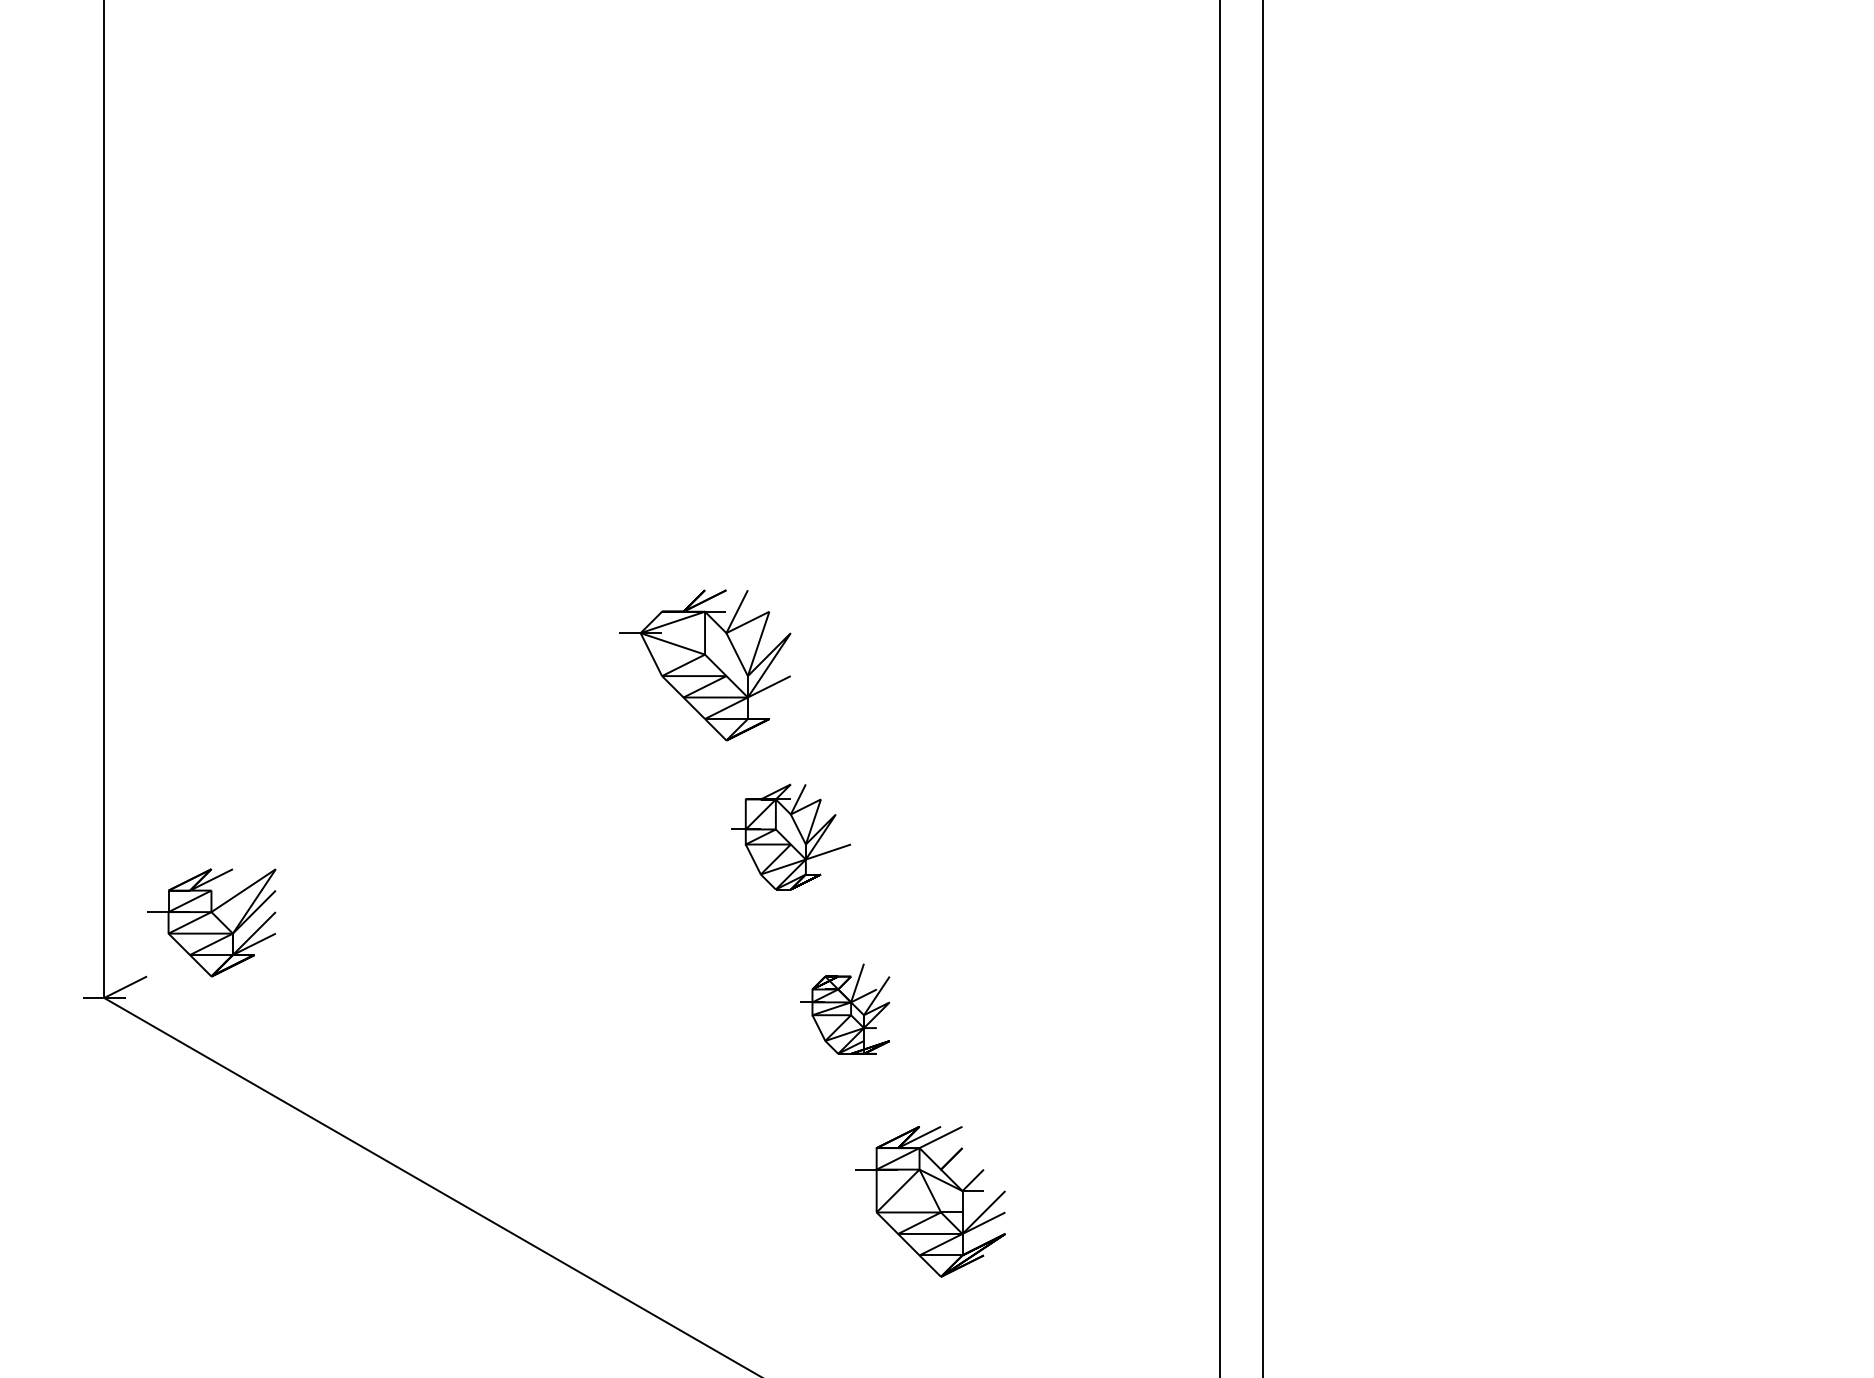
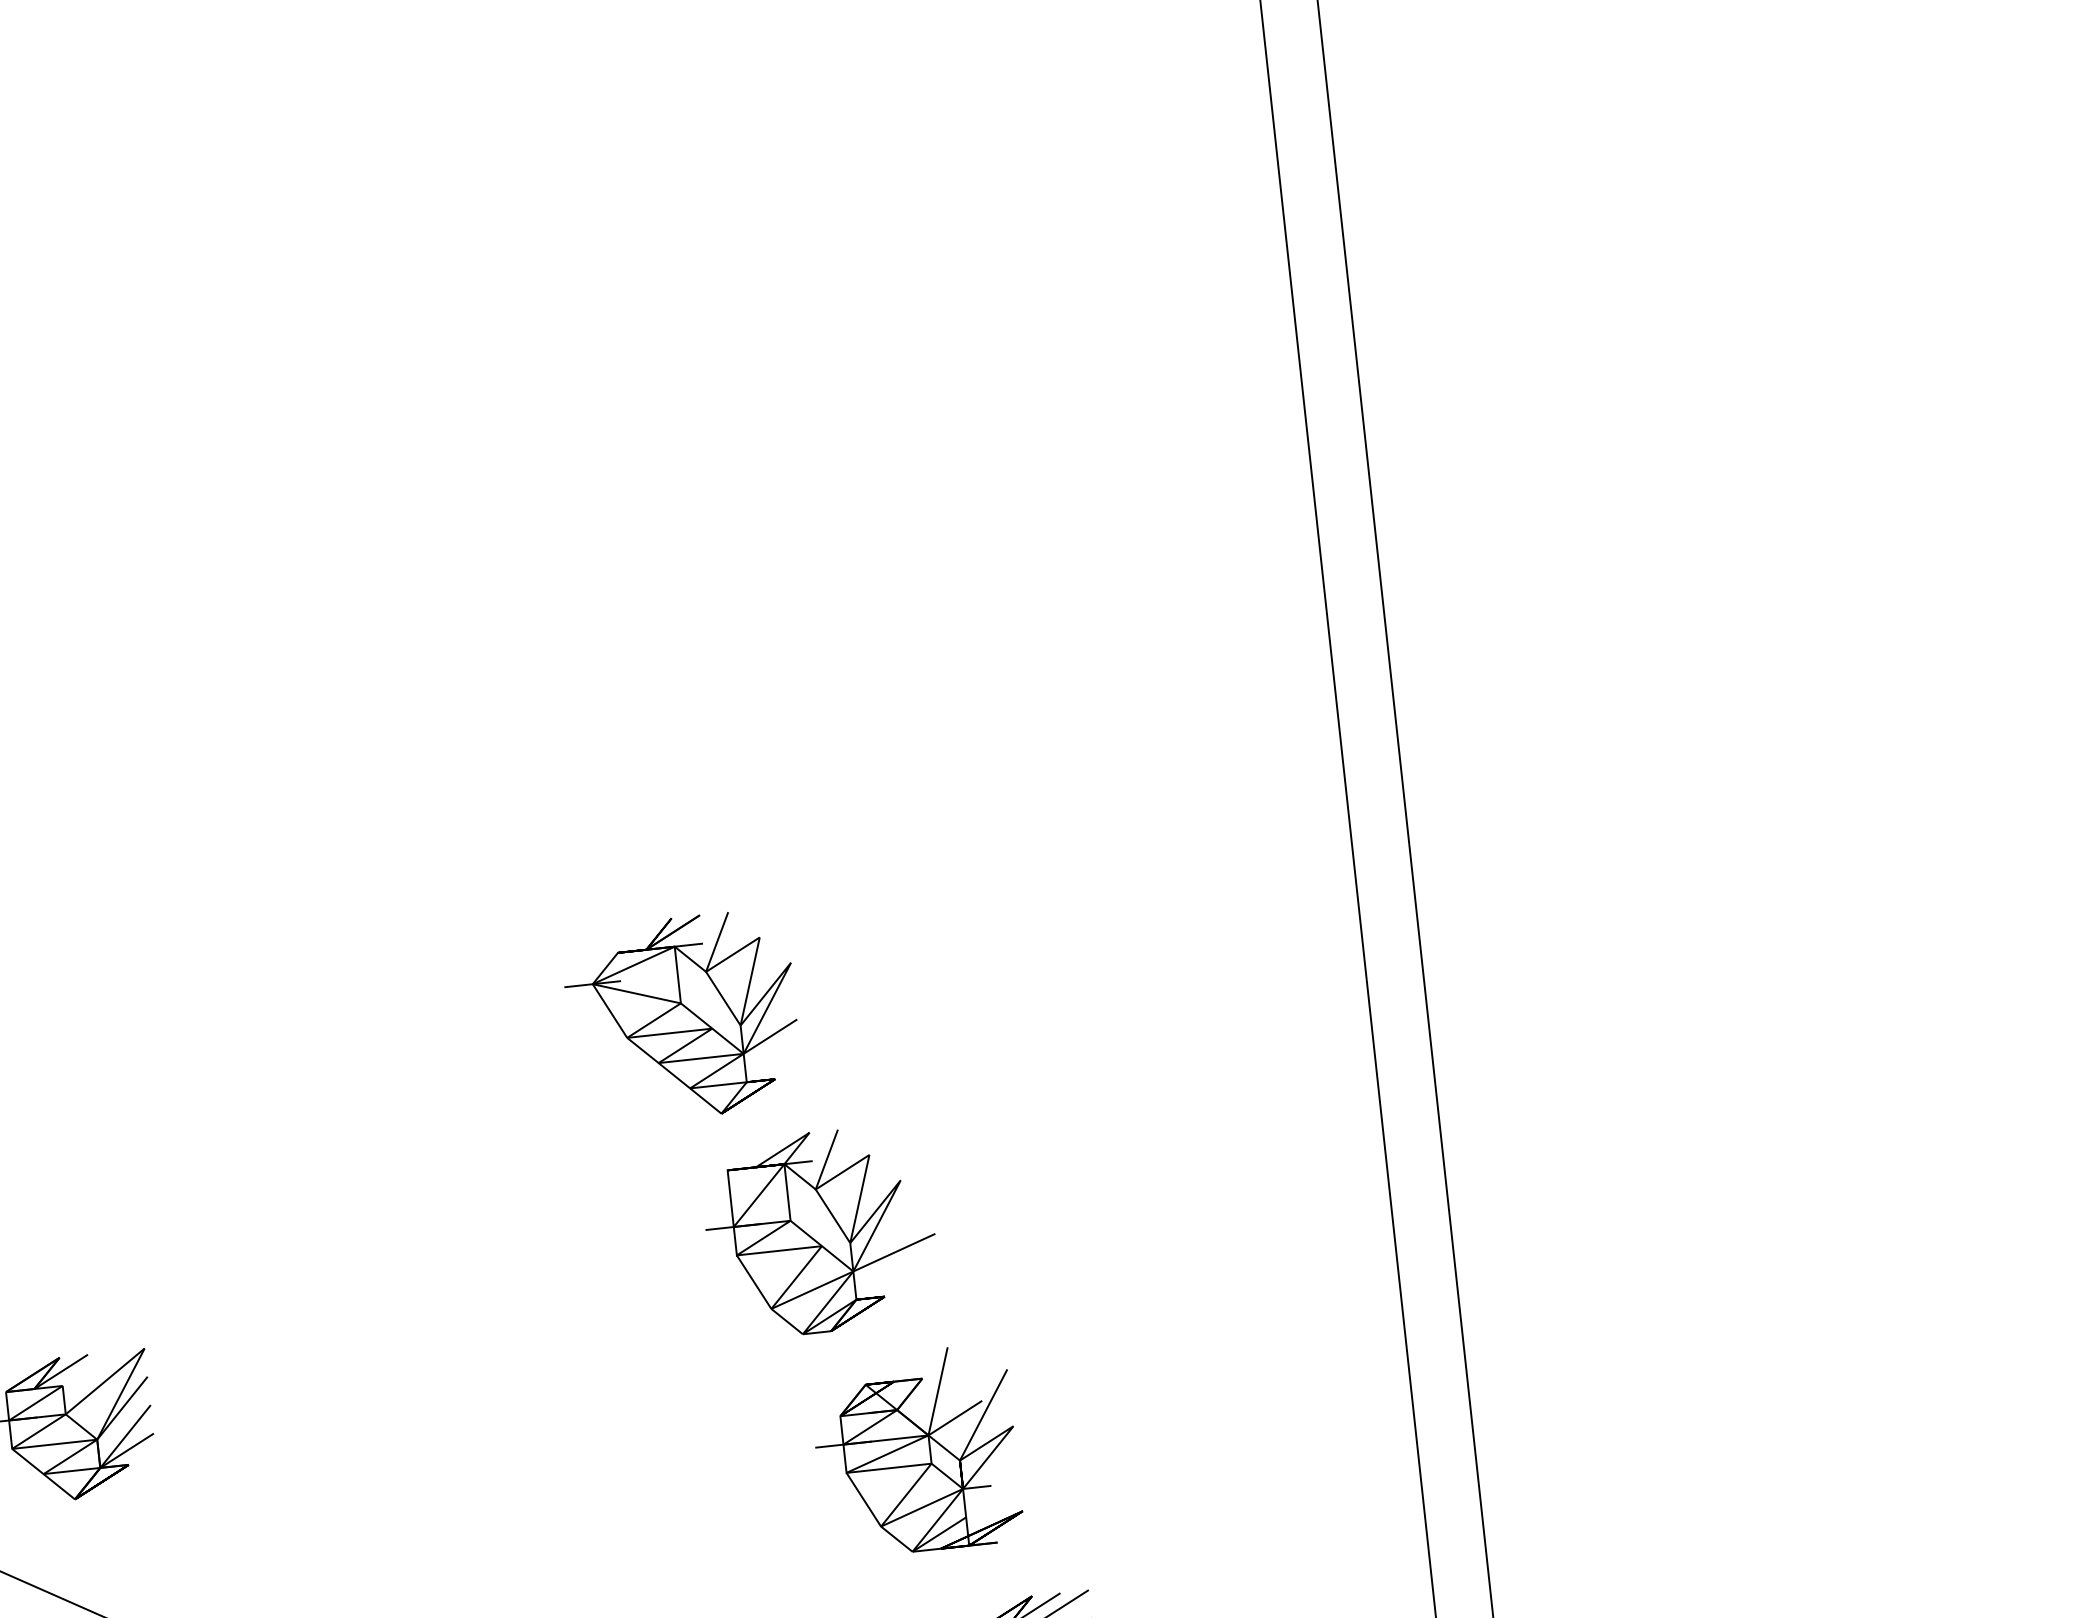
part: (790, 836) -> (819, 1231), size x1.43
part: (844, 1008) -> (915, 1450), size x1.67

